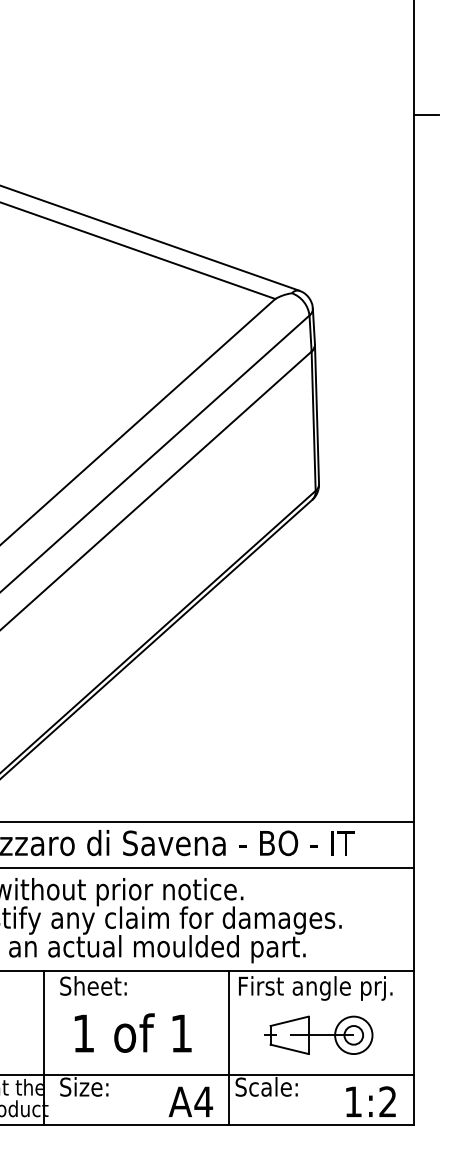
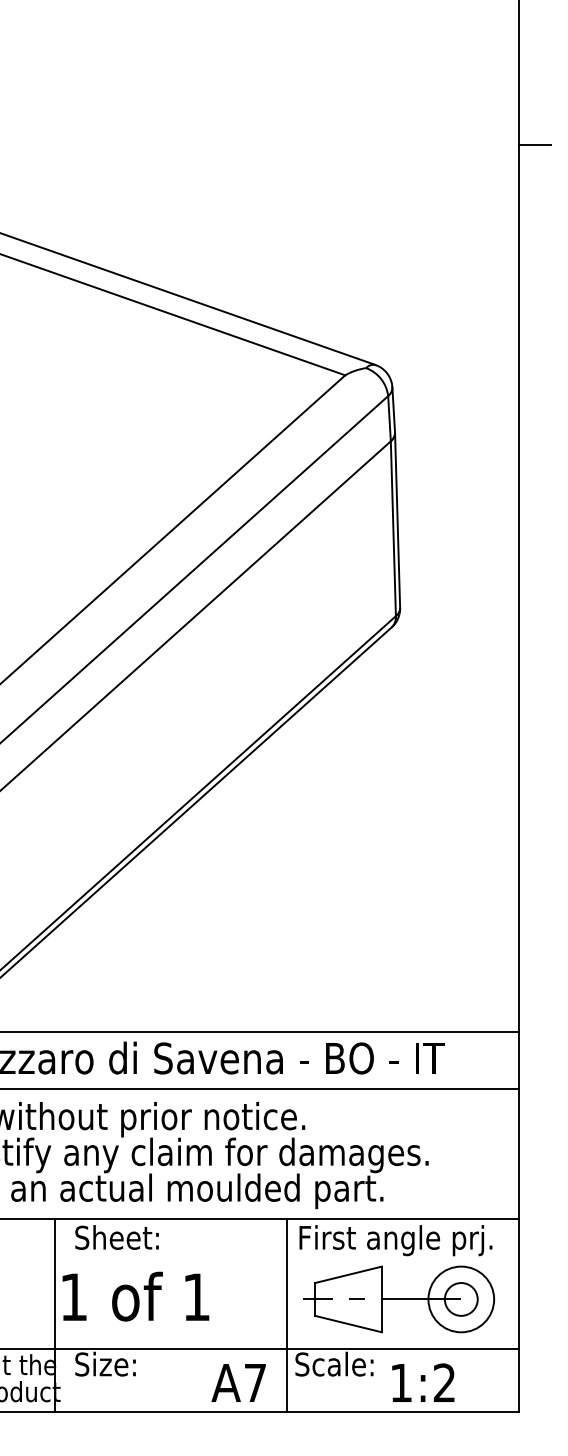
text: (132, 1032) -> (135, 1296), moved
part: (318, 1035) -> (399, 1299), size x1.4
text: (203, 1101) -> (255, 1382), A4 -> A7
text: (371, 1101) -> (423, 1382), moved

